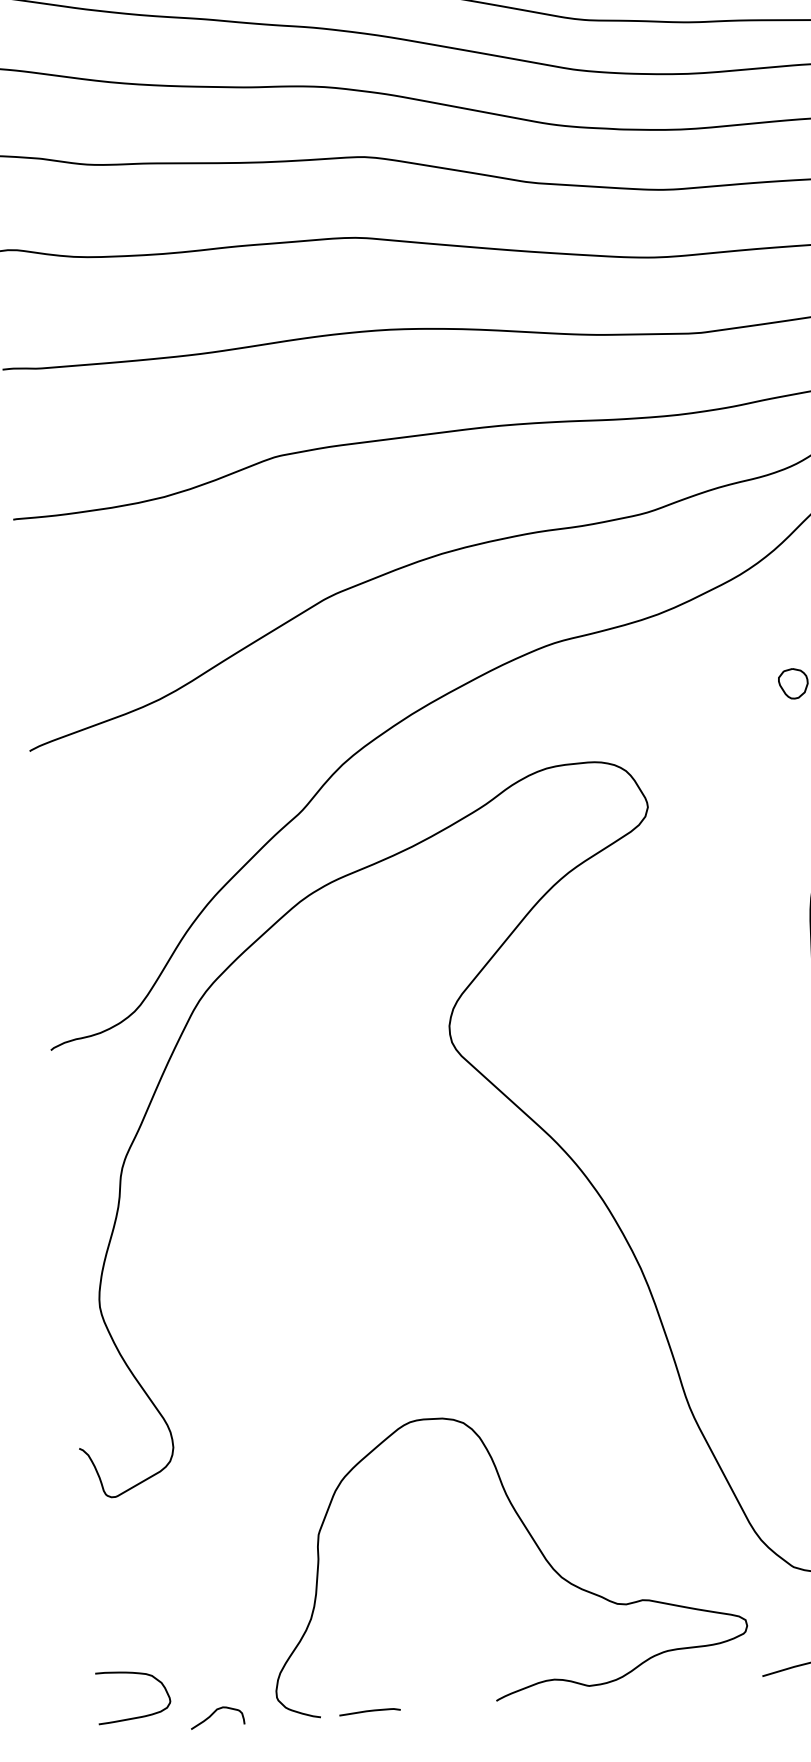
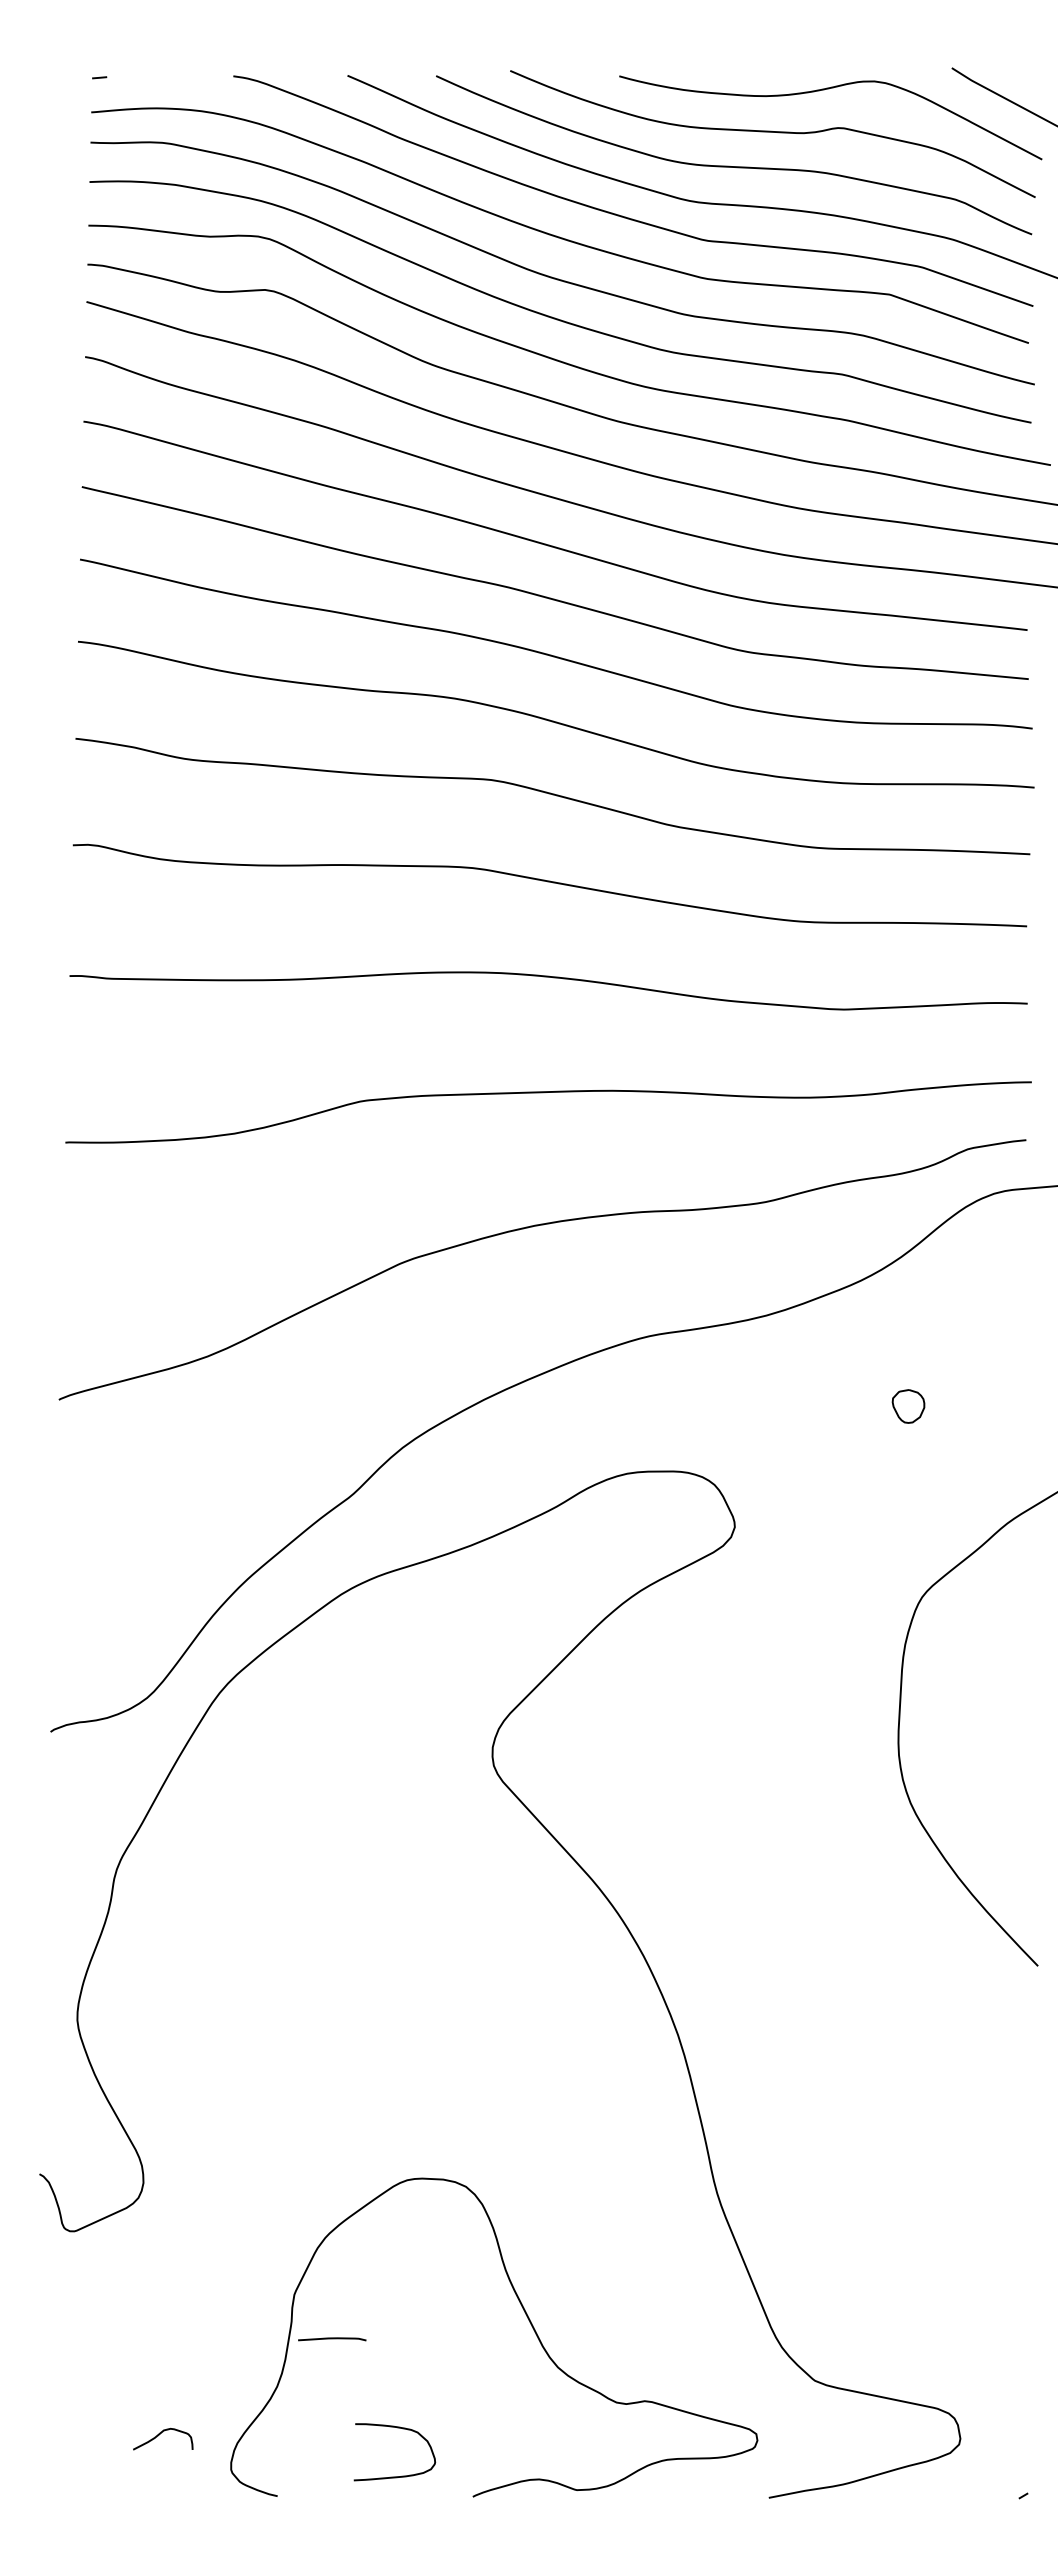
curve: (370, 1711) -> (332, 2339), moved
curve: (214, 1713) -> (160, 2434), moved
curve: (135, 1717) -> (394, 2476), moved

